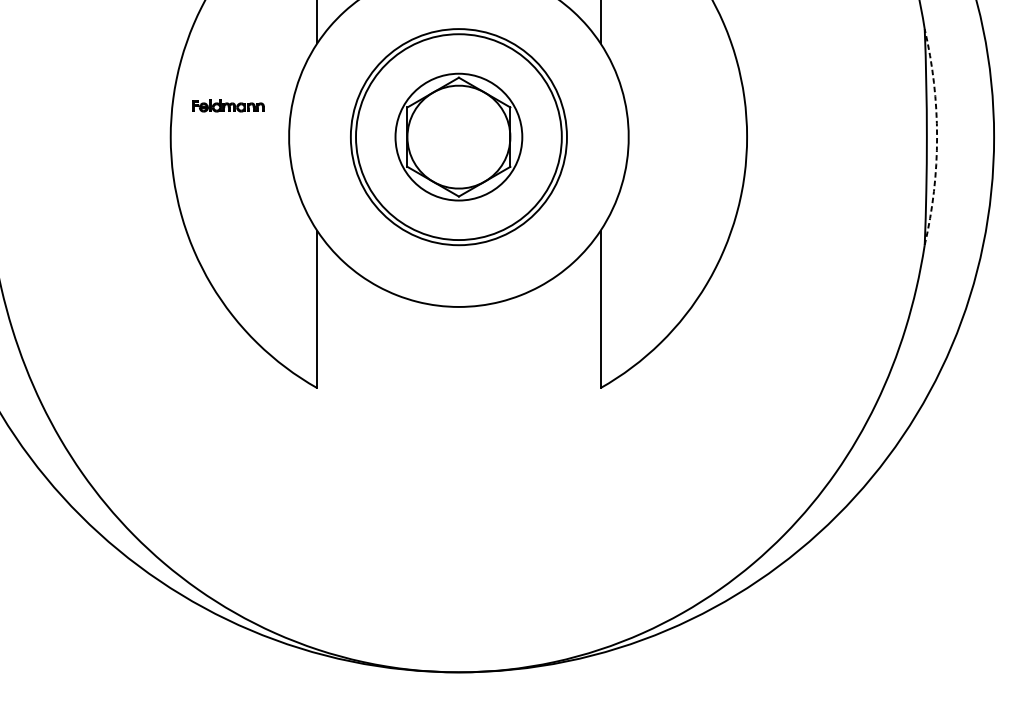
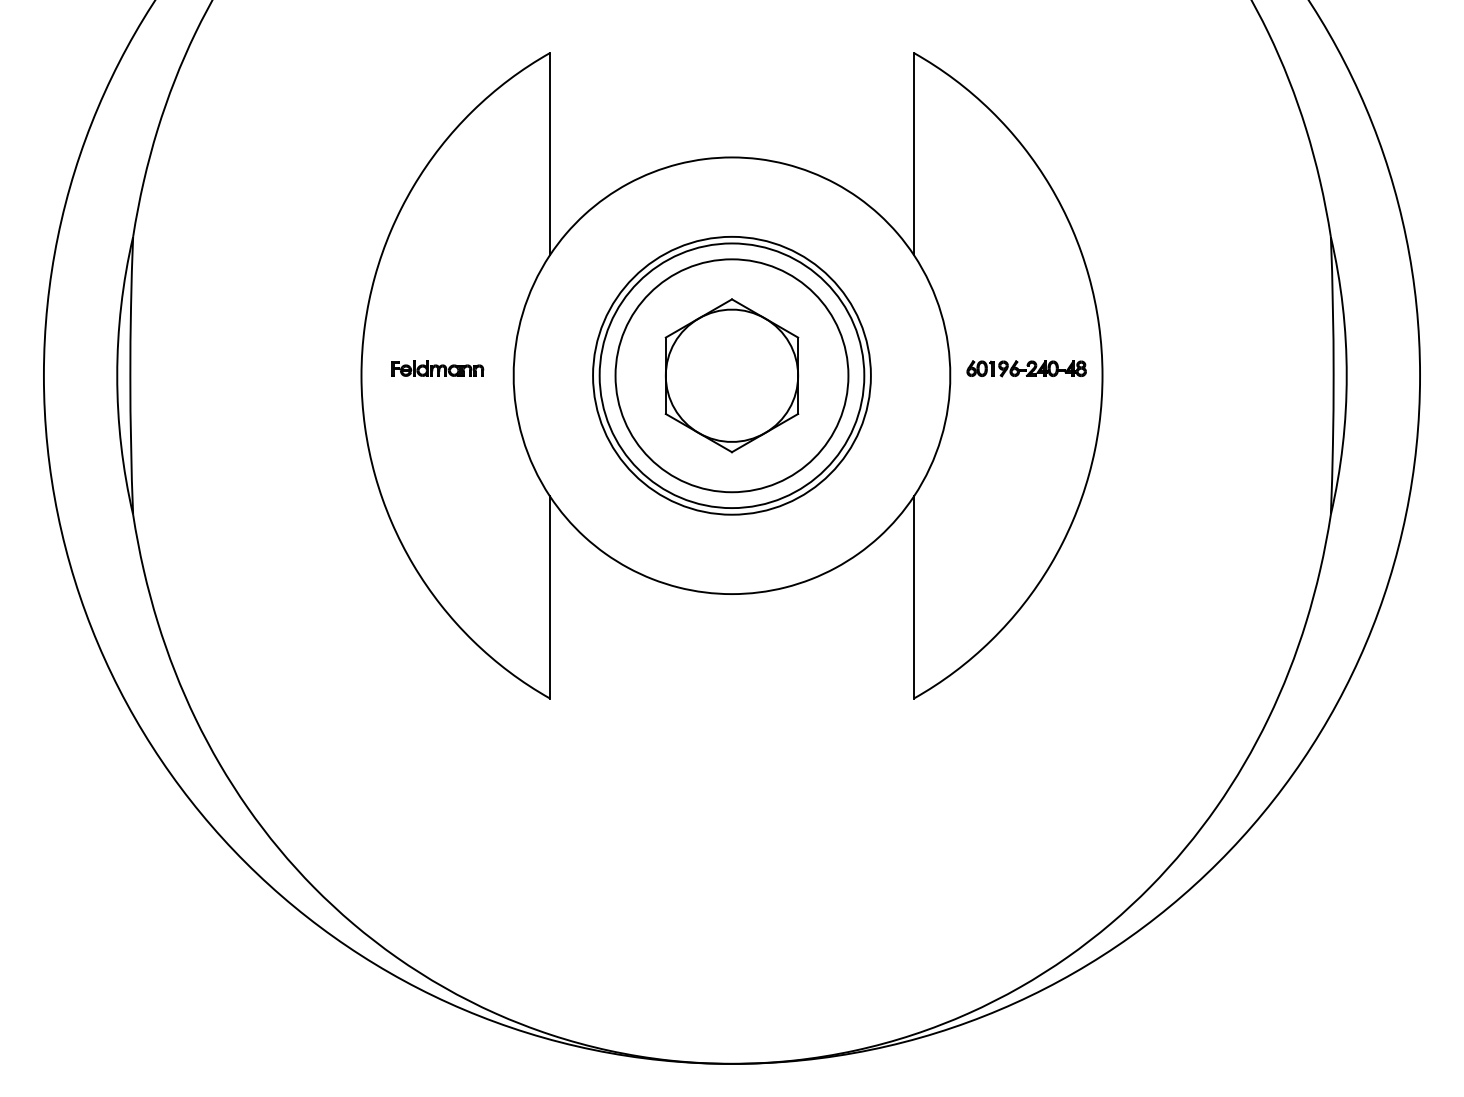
part: (228, 105) -> (437, 368), moved
part: (687, 131) -> (1026, 368), added
circle: (458, 136) -> (731, 375), size x1.43
arc: (936, 136) -> (1346, 375), dashed -> solid

